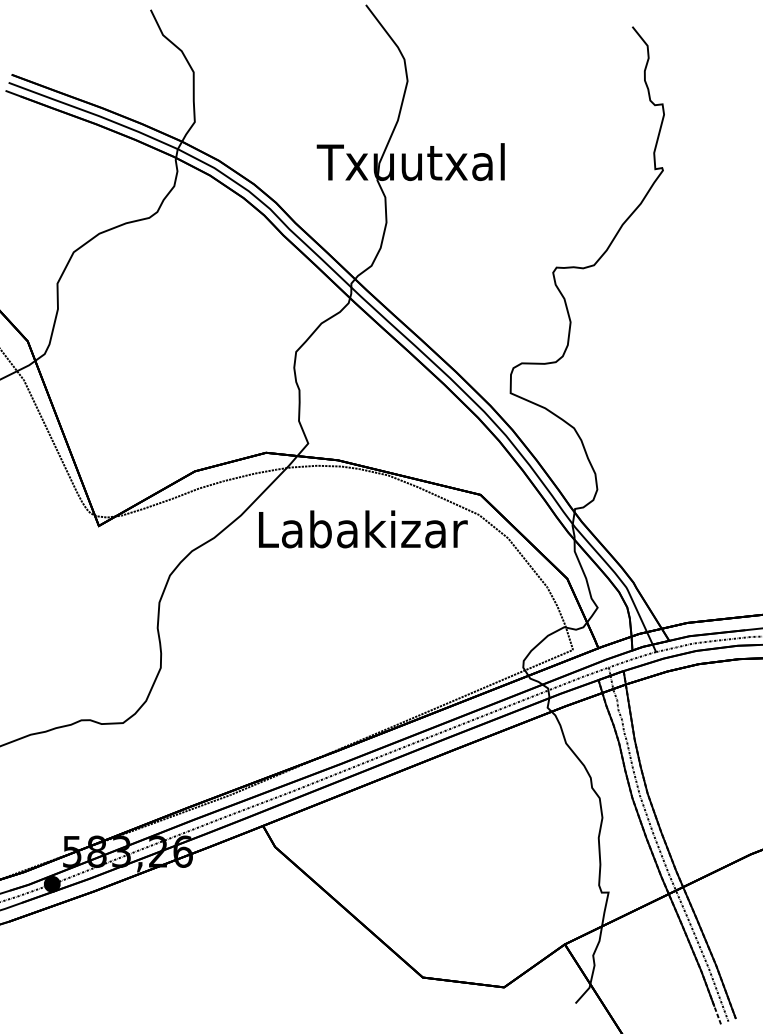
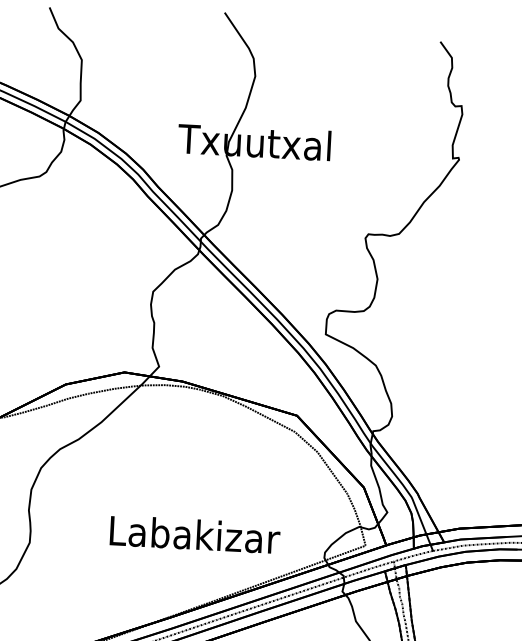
text: (363, 529) -> (195, 534), moved

